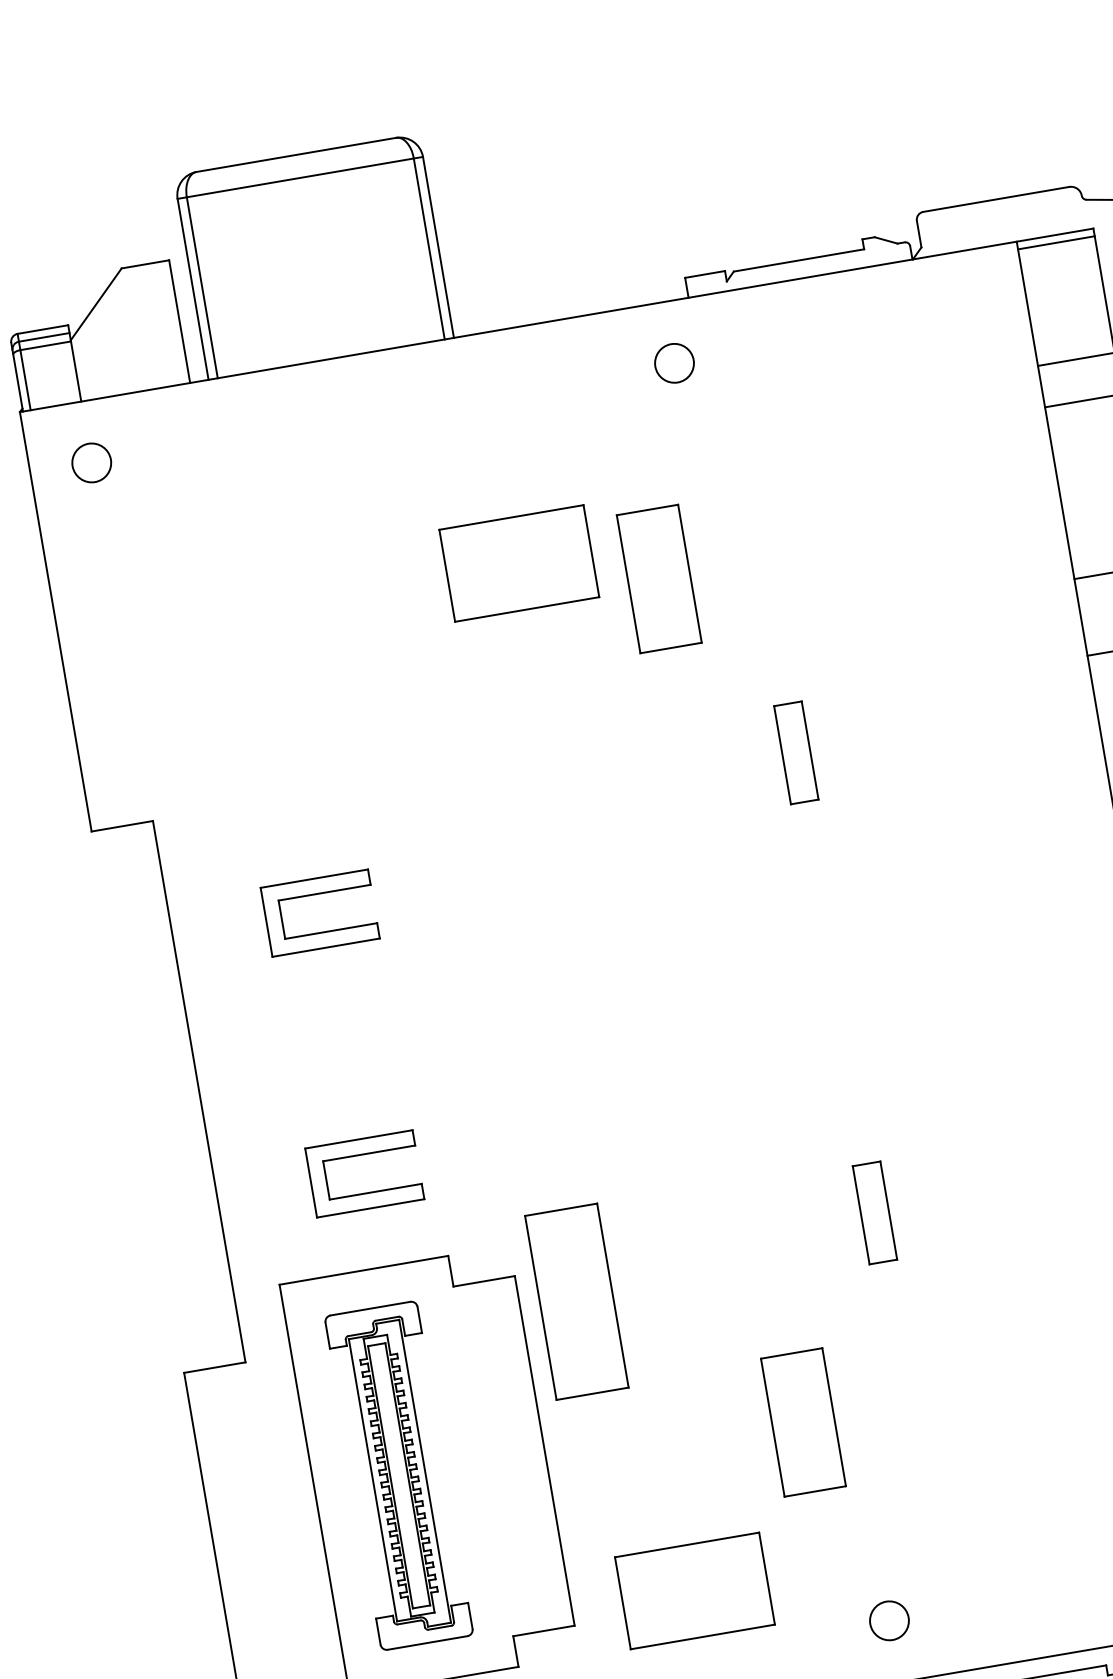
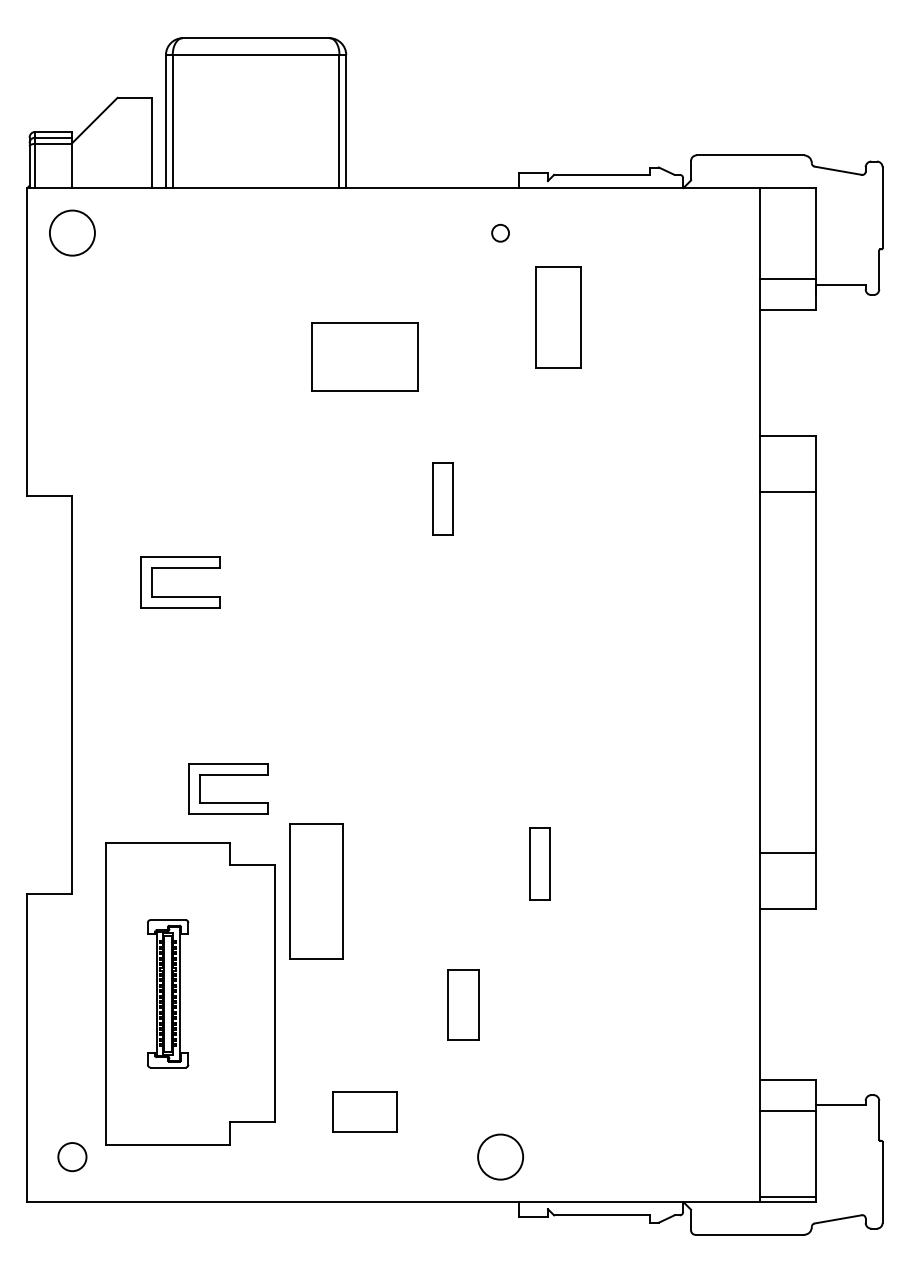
line: (1055, 242) -> (787, 193), removed
circle: (674, 363) -> (500, 233), size x0.6
circle: (91, 463) -> (72, 233), size x1.6
part: (659, 579) -> (558, 317), moved
part: (795, 752) -> (442, 498), moved
part: (361, 1155) -> (228, 775), moved
part: (803, 1421) -> (463, 1004), size x0.7
part: (398, 1475) -> (167, 993), size x0.6
part: (693, 1590) -> (364, 1111), size x0.6
circle: (889, 1621) -> (500, 1157), size x1.6

